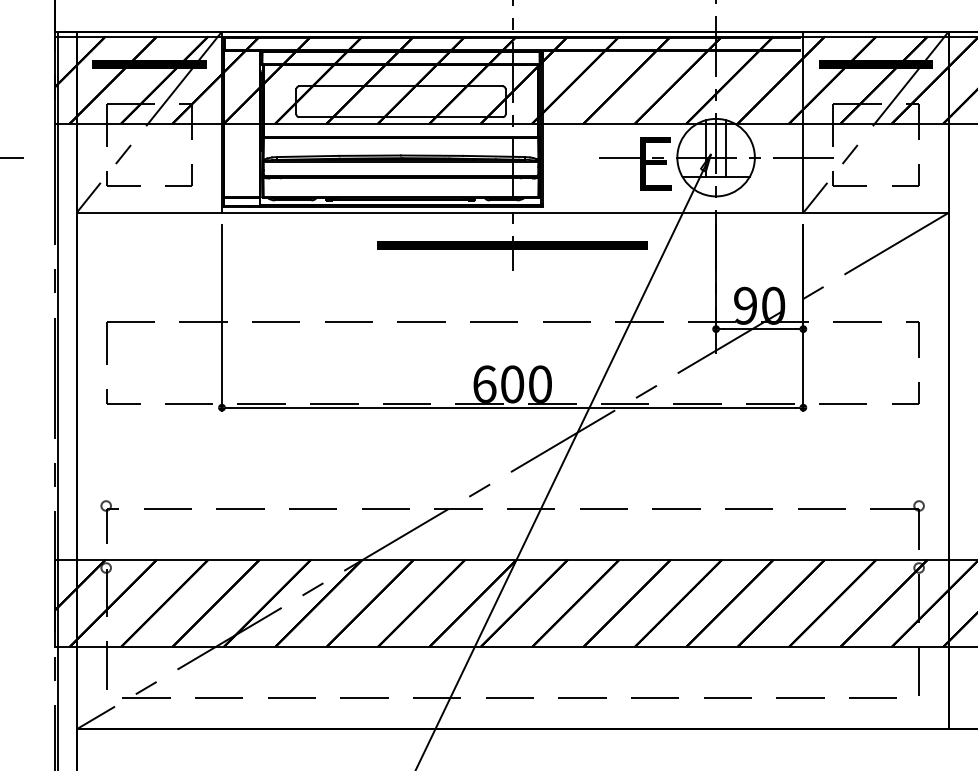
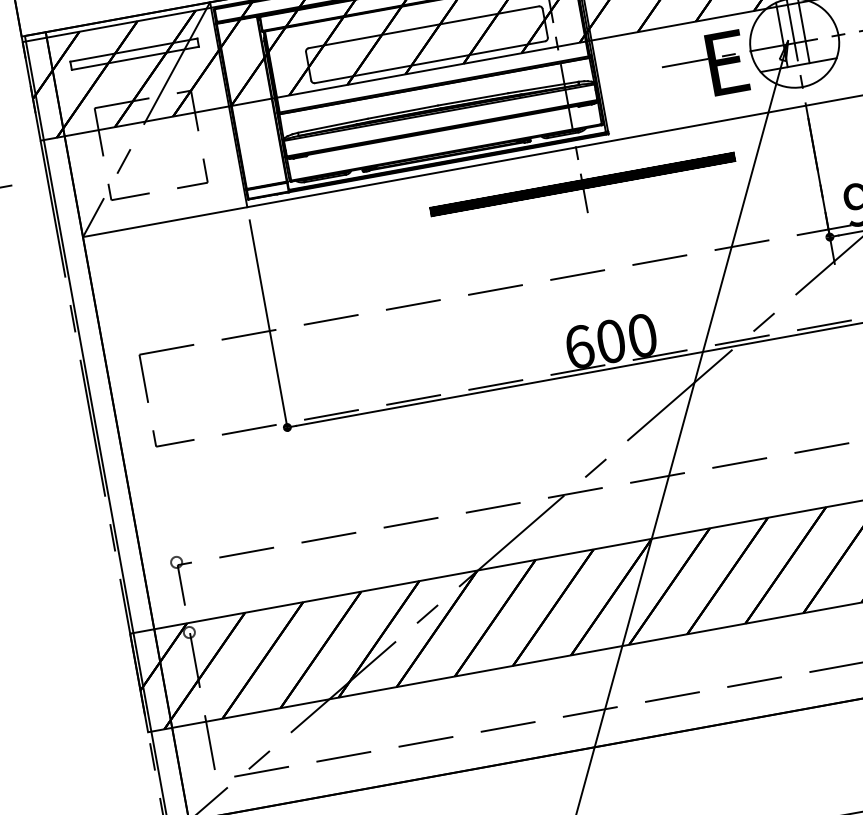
hatch: (149, 64) -> (134, 54), removed

